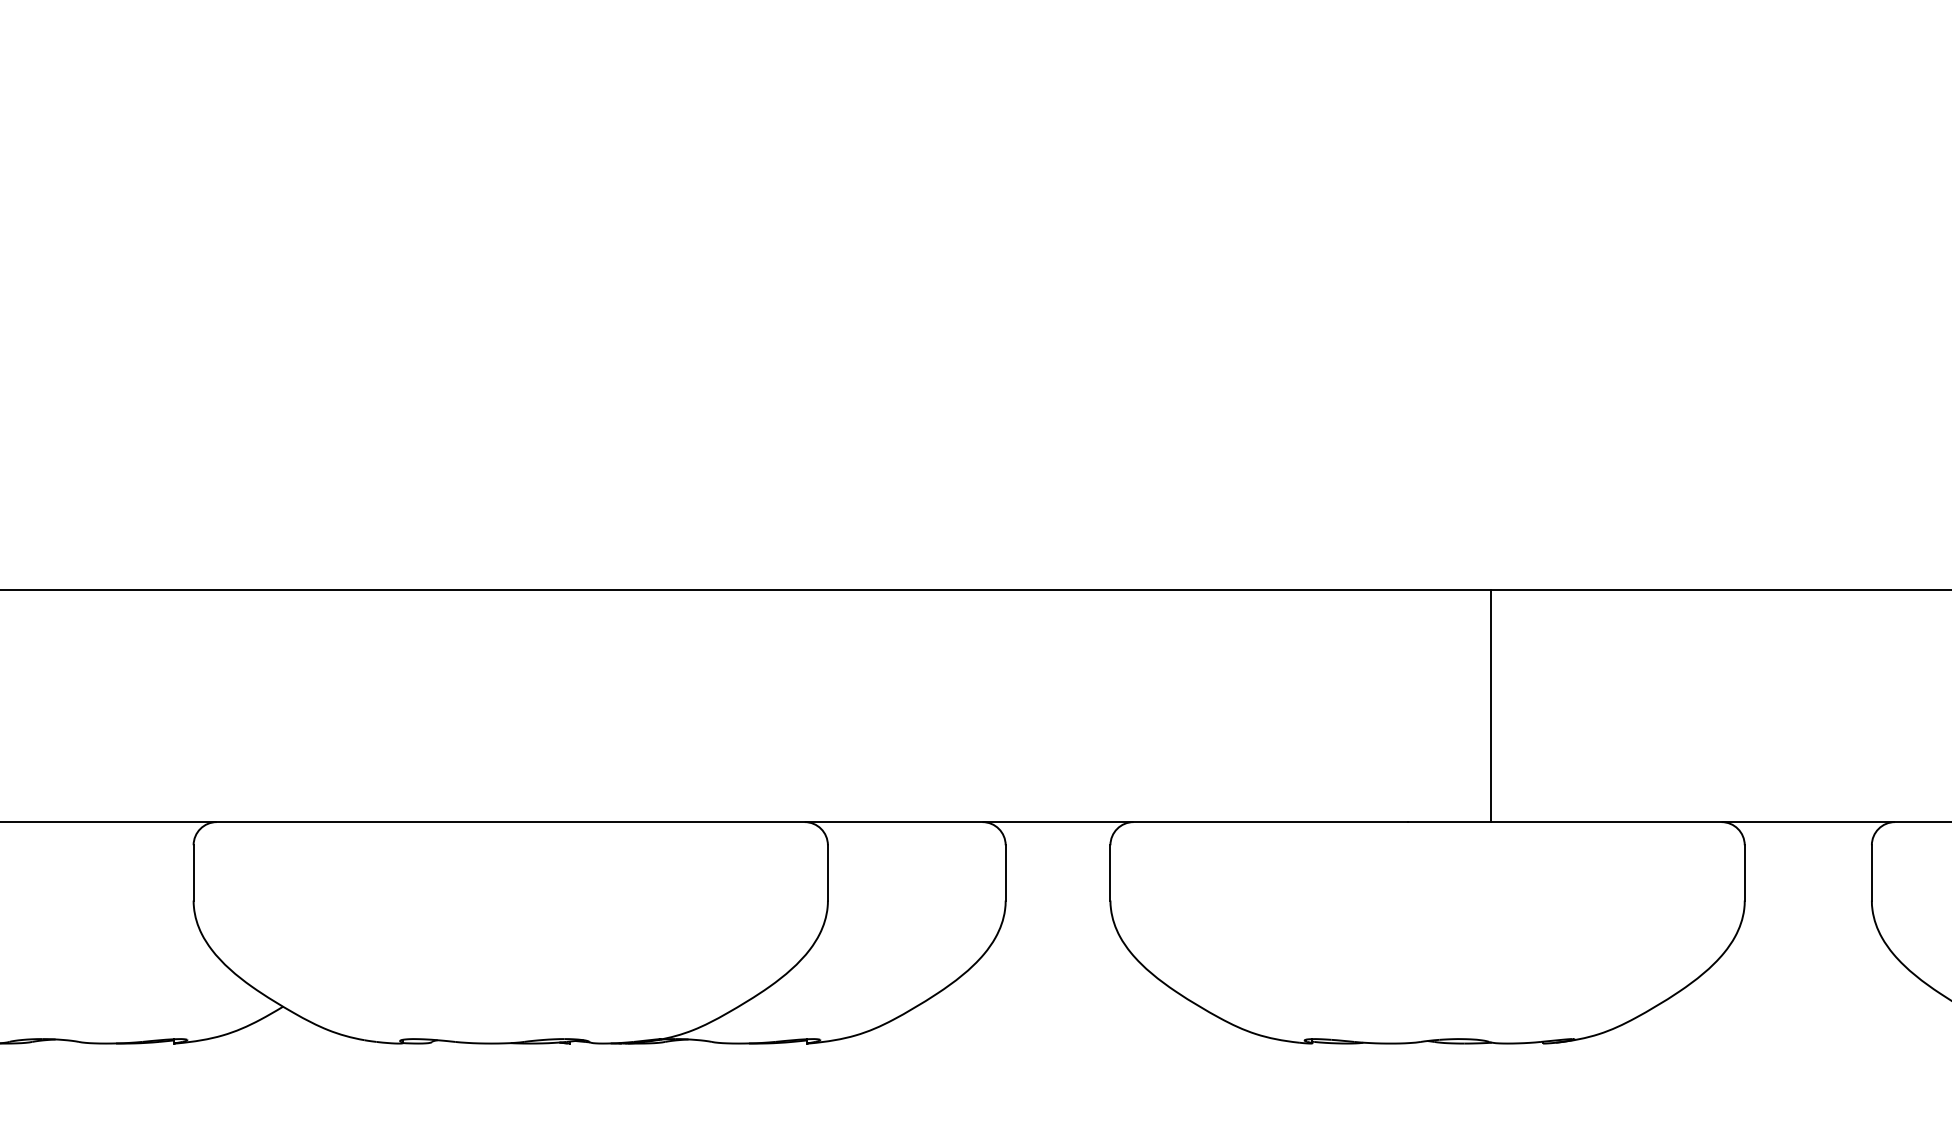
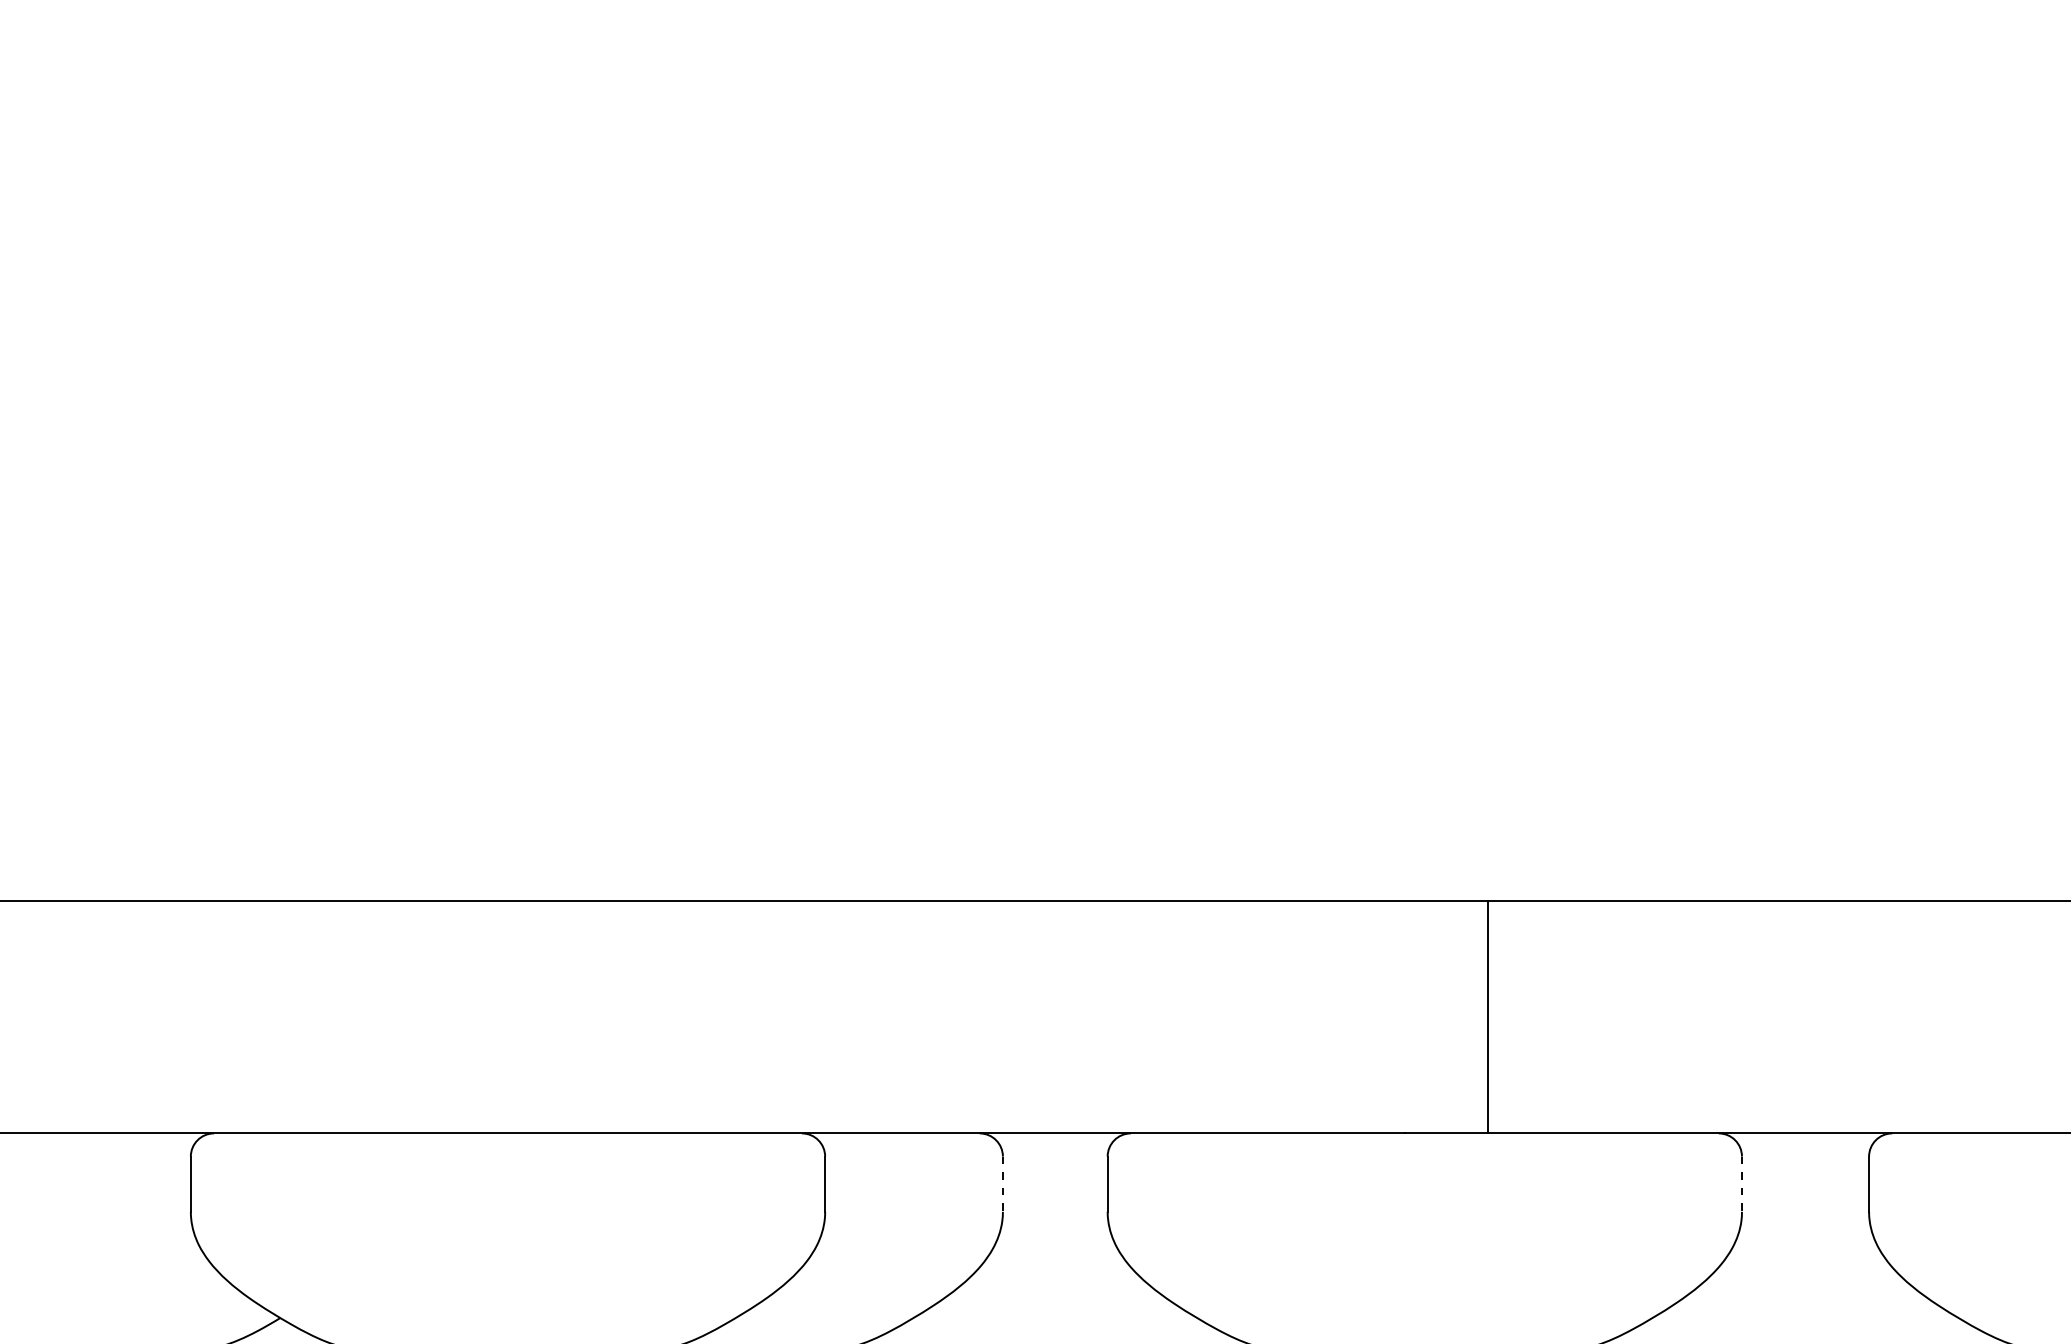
line: (1005, 873) -> (1002, 1184), solid -> dashed
line: (1744, 873) -> (1741, 1184), solid -> dashed

